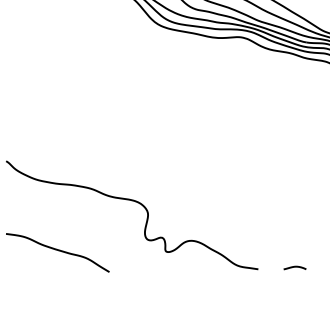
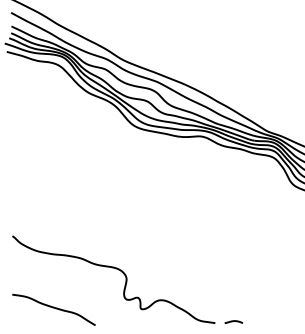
curve: (294, 267) -> (233, 321), moved

